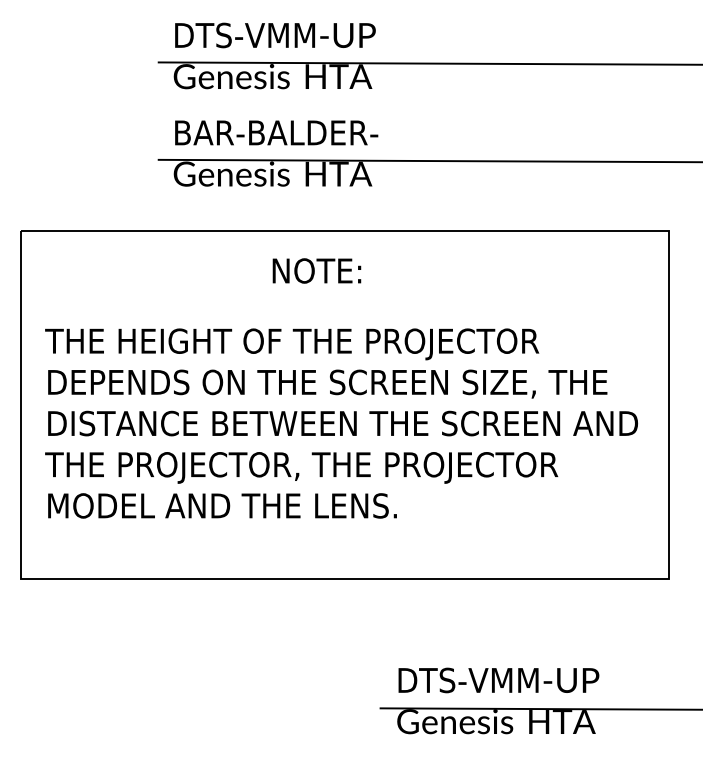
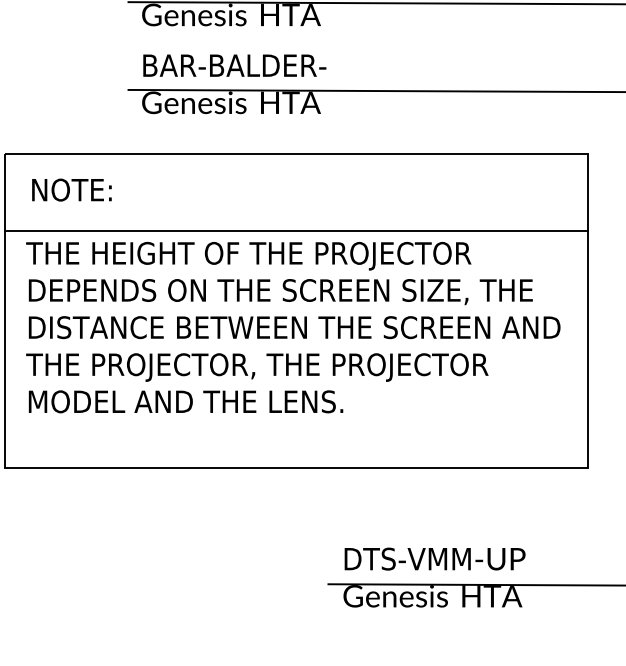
text: (316, 270) -> (71, 189), moved
line: (344, 316) -> (295, 231), added

